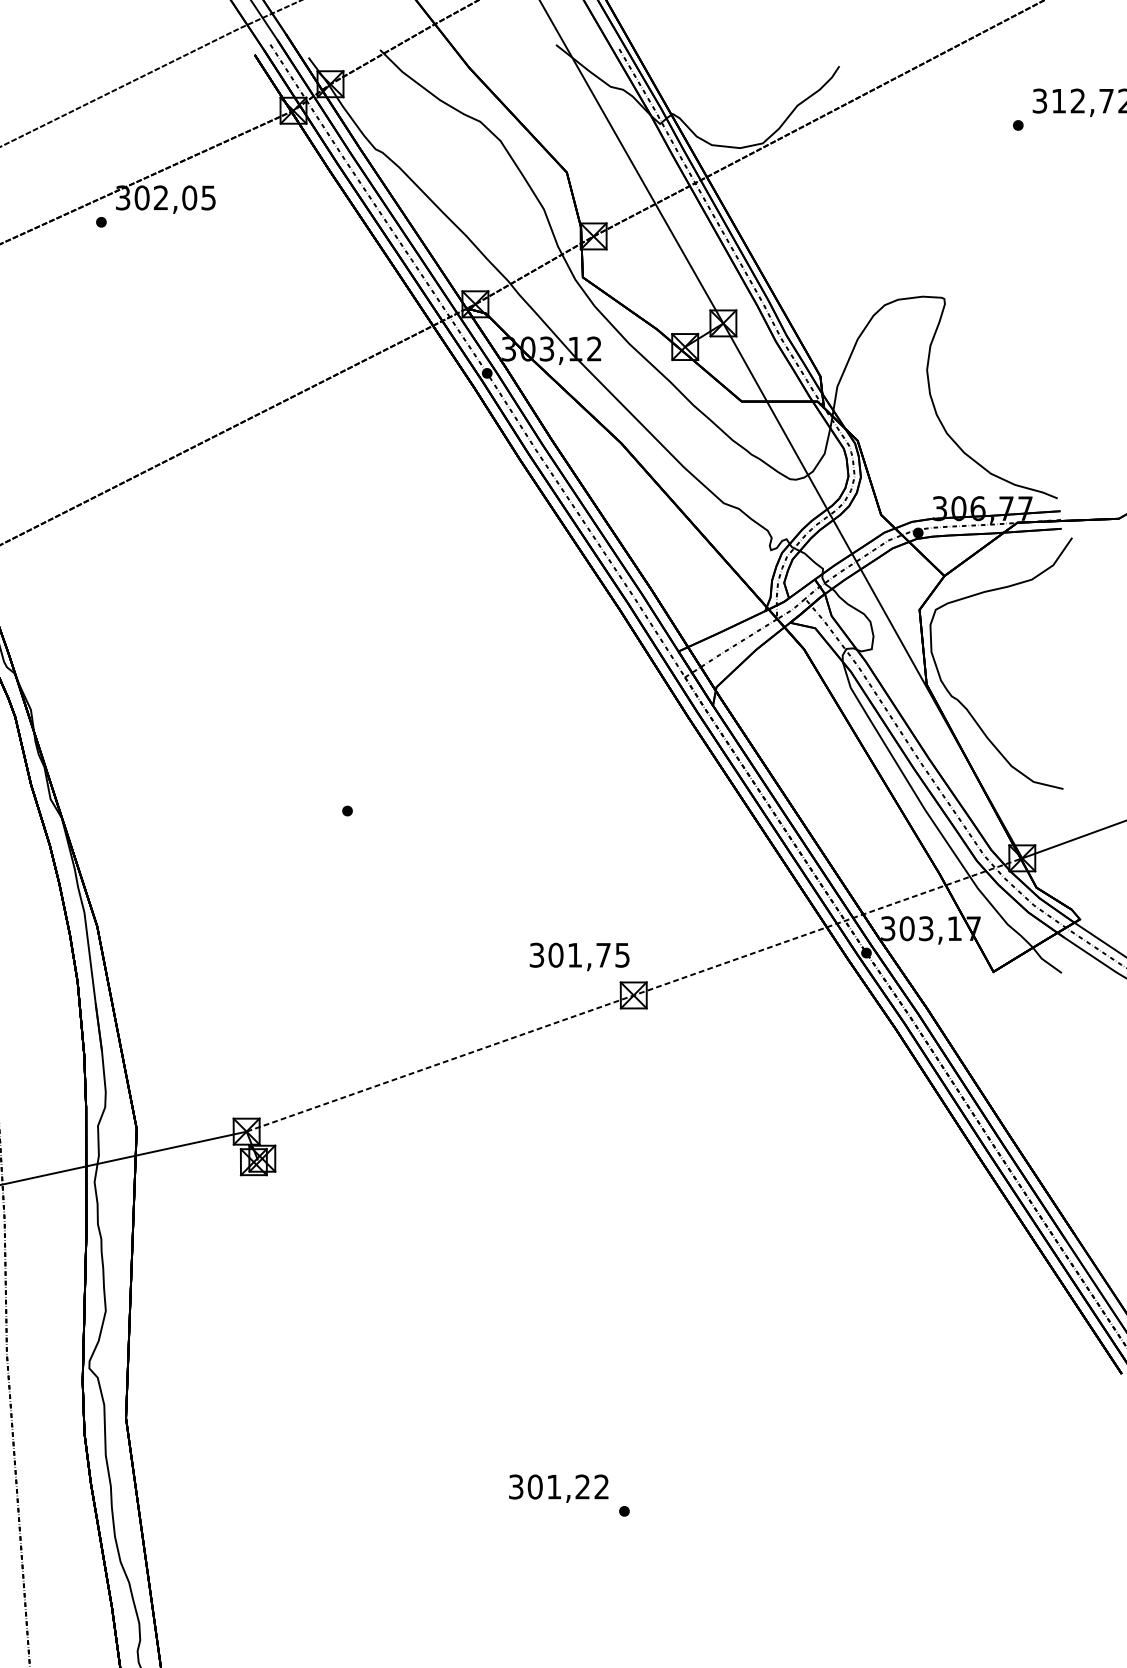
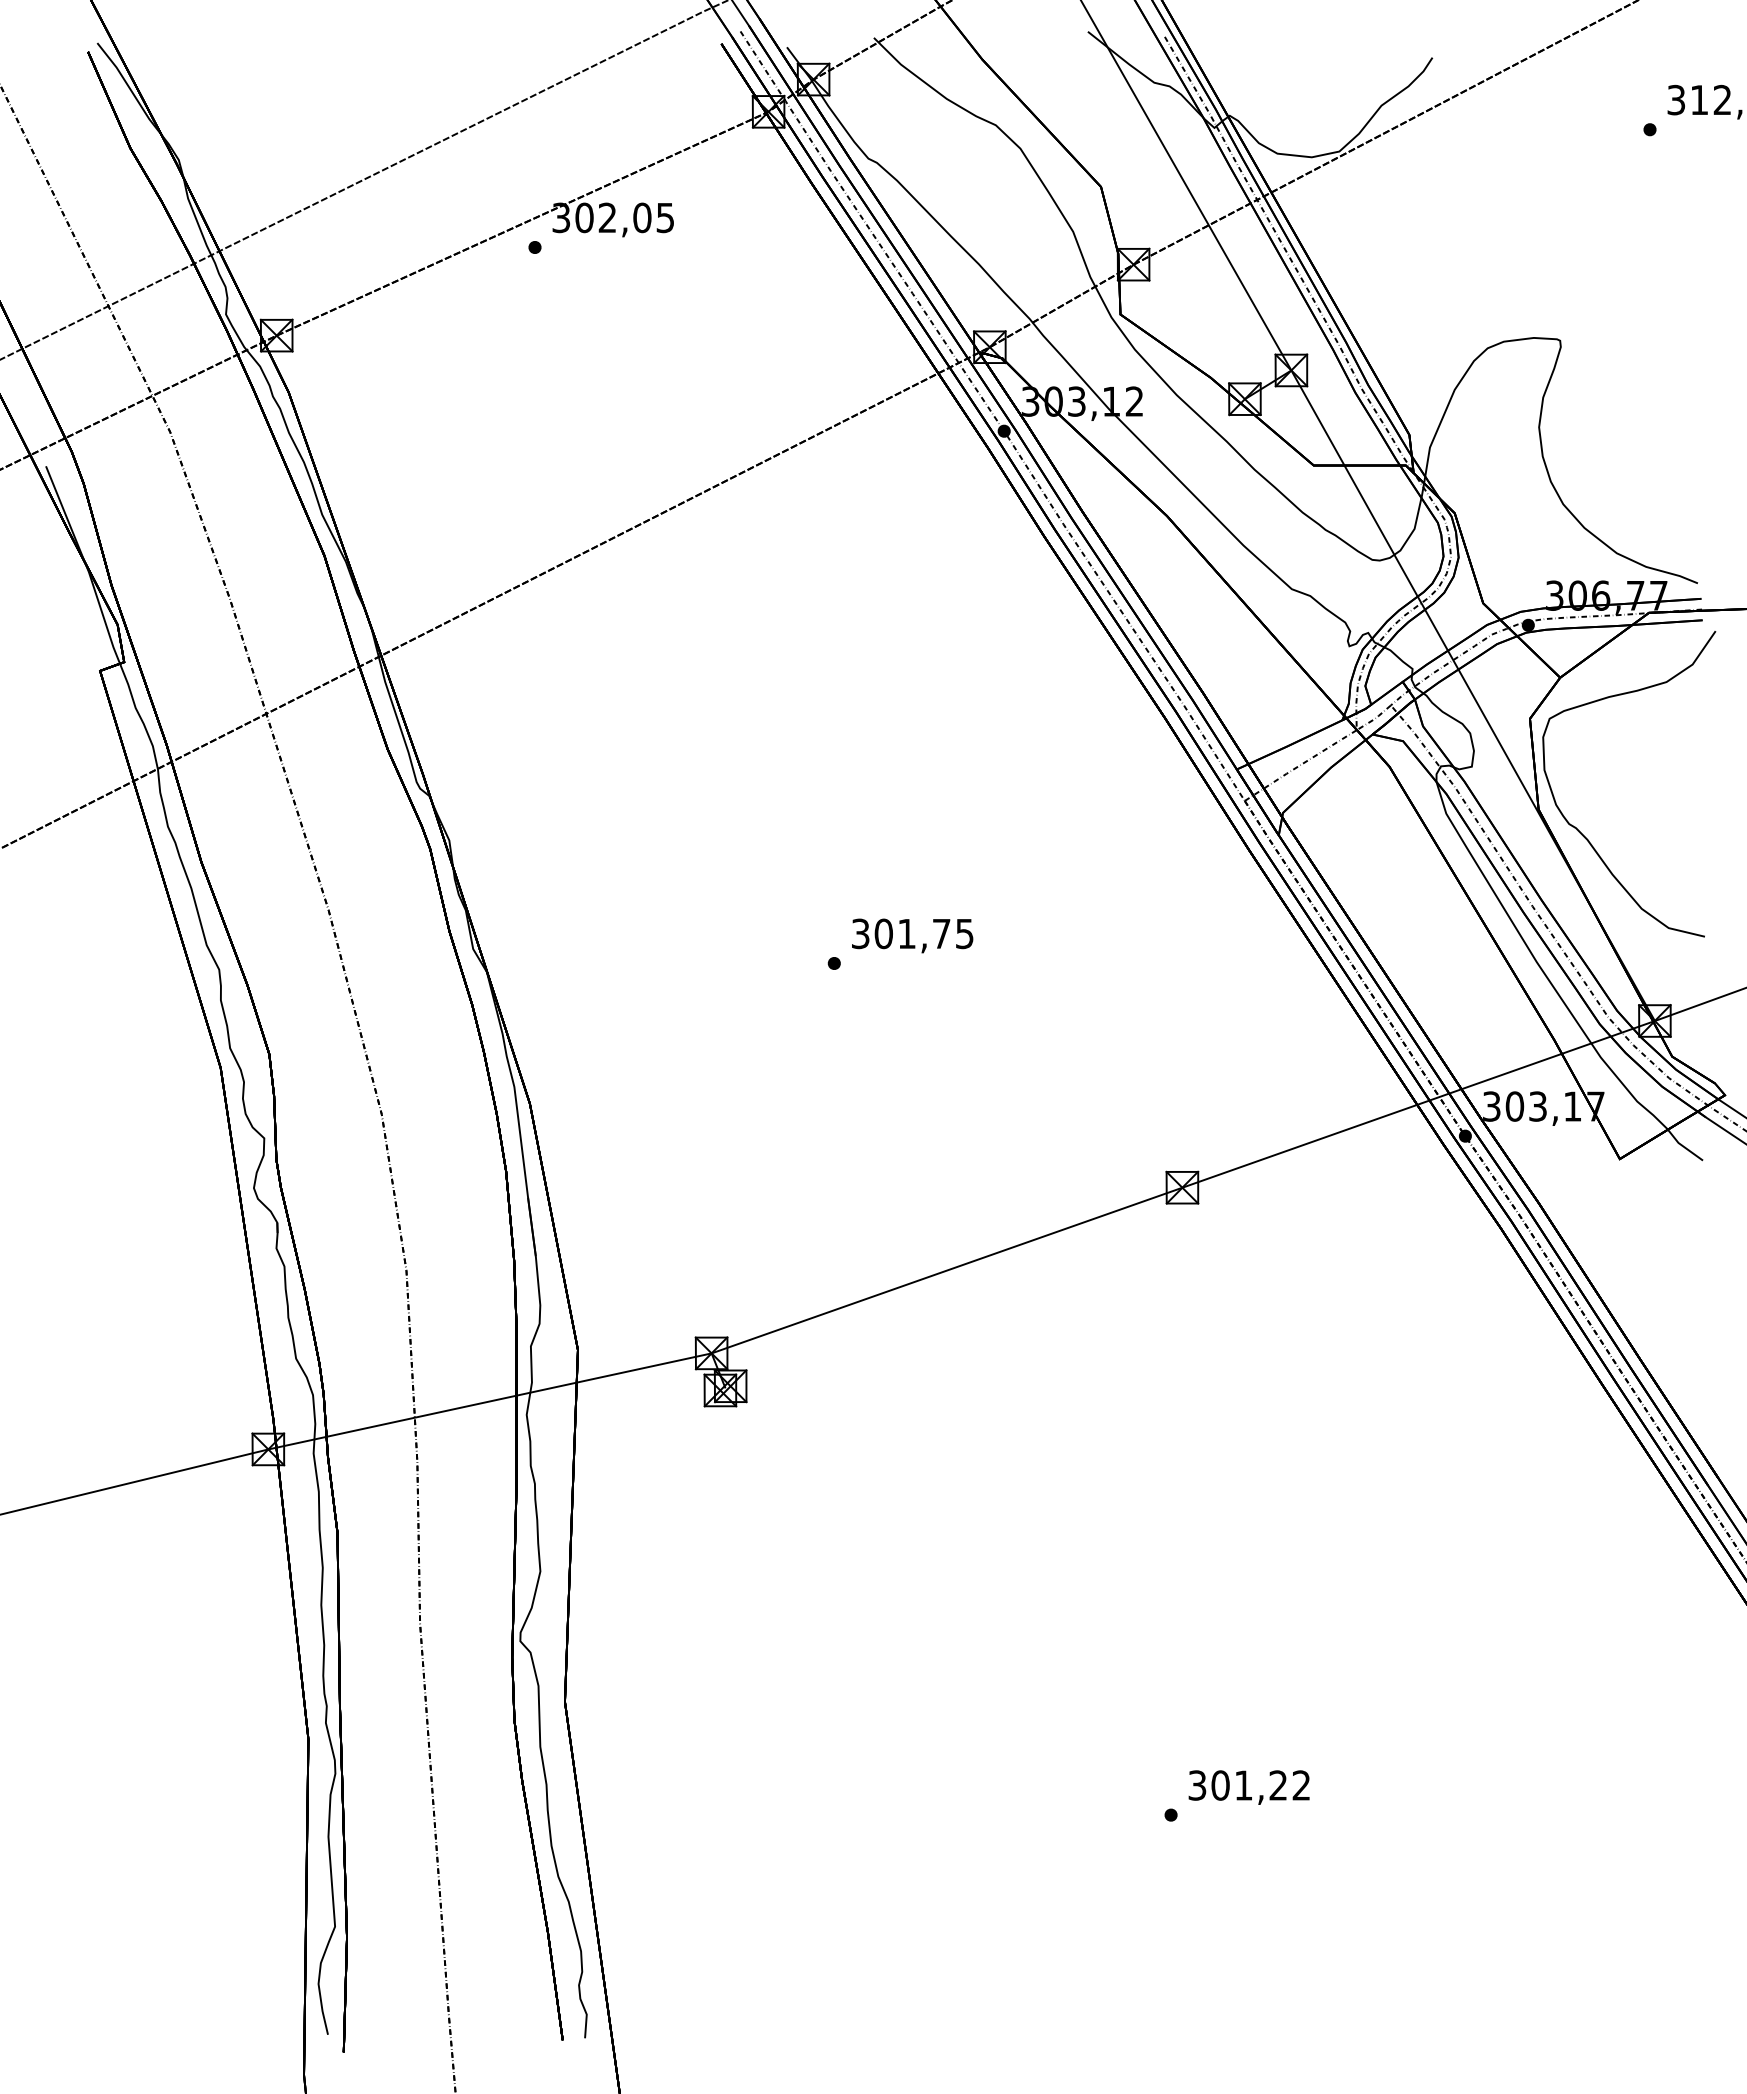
text: (579, 956) -> (912, 935), moved
line: (634, 995) -> (1183, 1187), dashed -> solid
text: (558, 1488) -> (1248, 1787), moved

